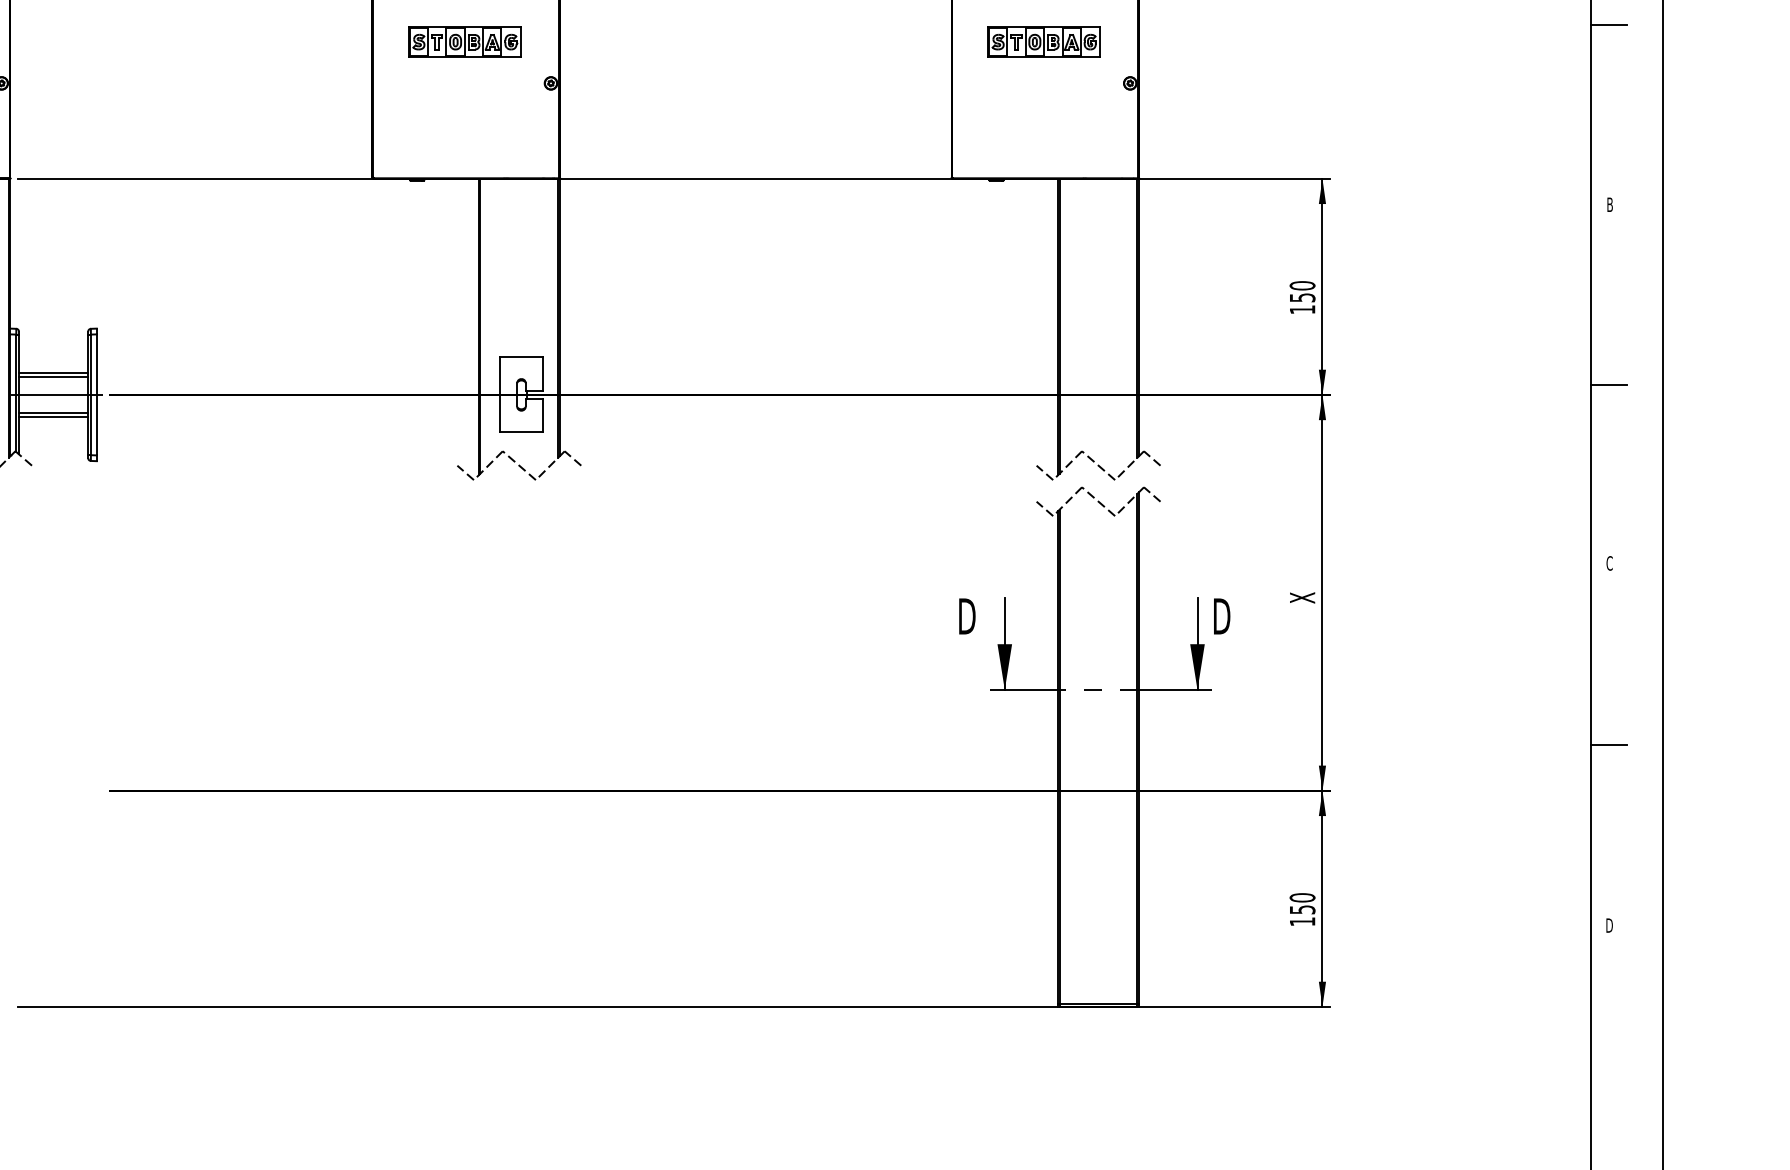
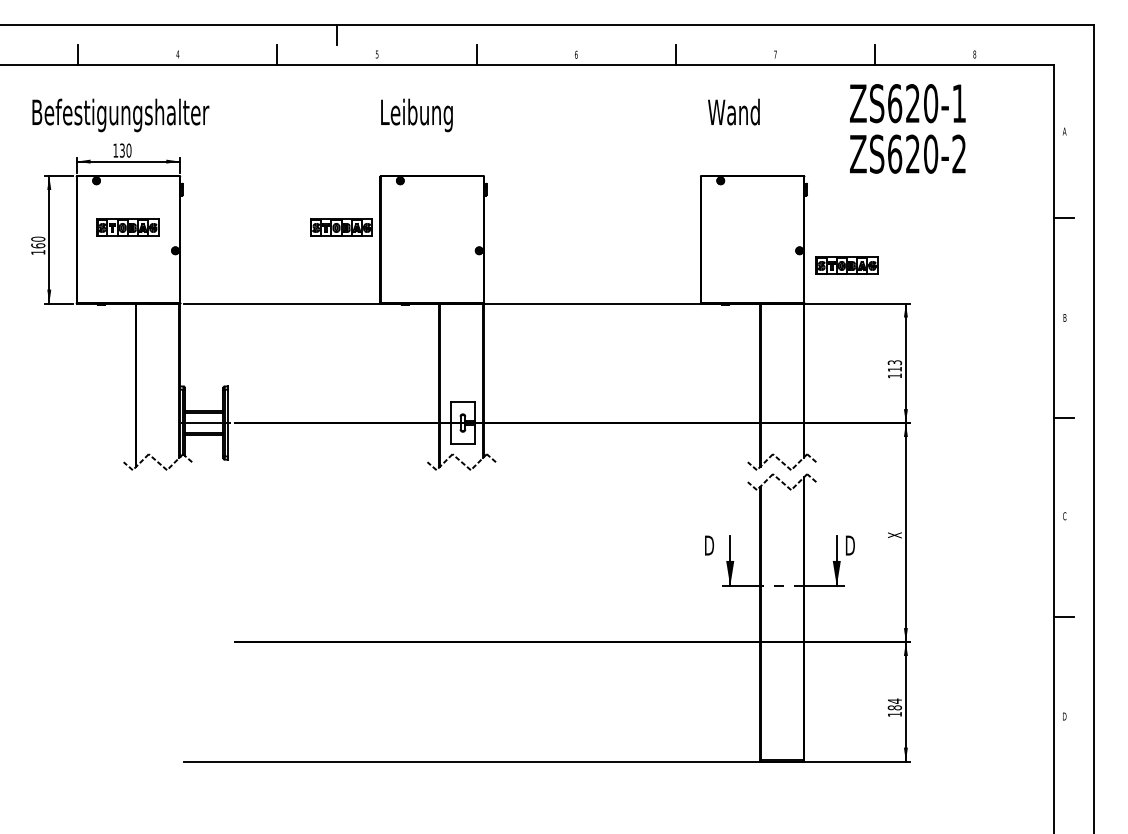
part: (464, 41) -> (341, 227), moved
part: (1043, 41) -> (846, 265), moved
text: (1301, 290) -> (894, 365), 150 -> 113
text: (1301, 903) -> (894, 704), 150 -> 184

